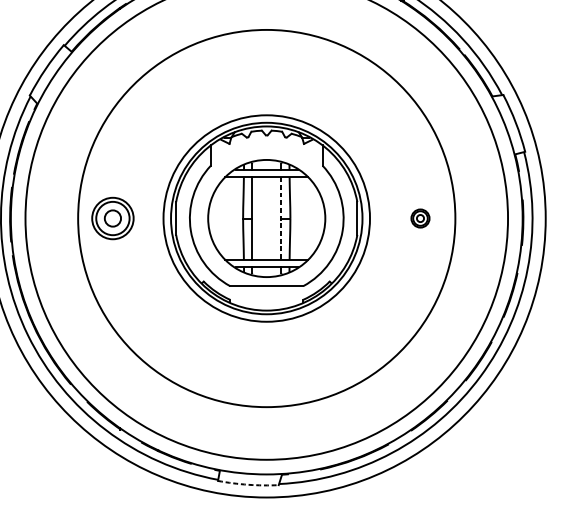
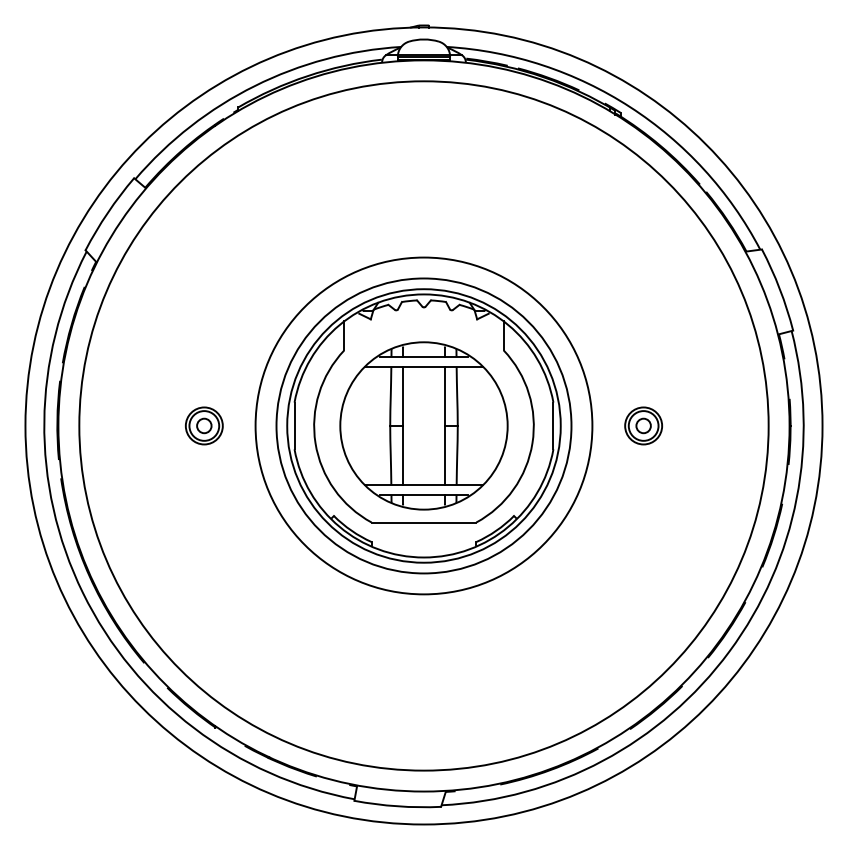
part: (113, 218) -> (204, 425), size x0.62
circle: (266, 218) -> (423, 425), size x0.62
line: (281, 218) -> (444, 426), dashed -> solid
part: (420, 218) -> (643, 425), size x1.43
arc: (248, 484) -> (397, 806), dashed -> solid

